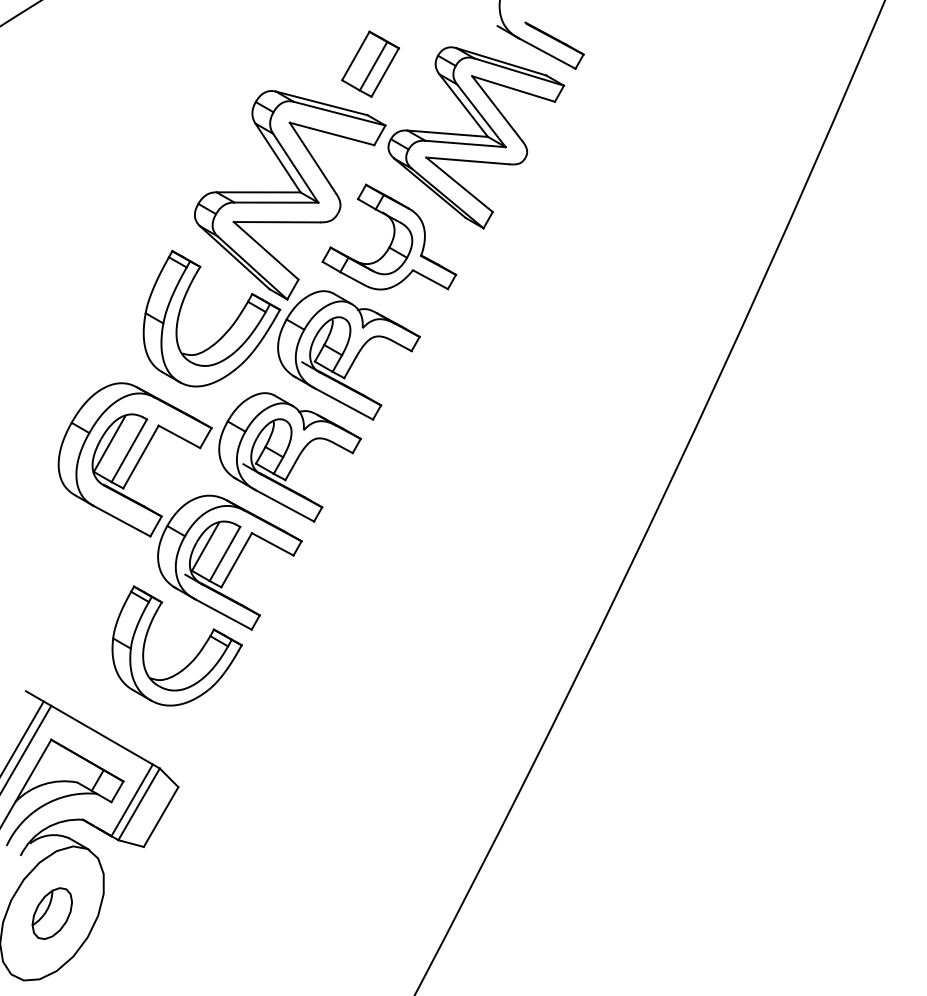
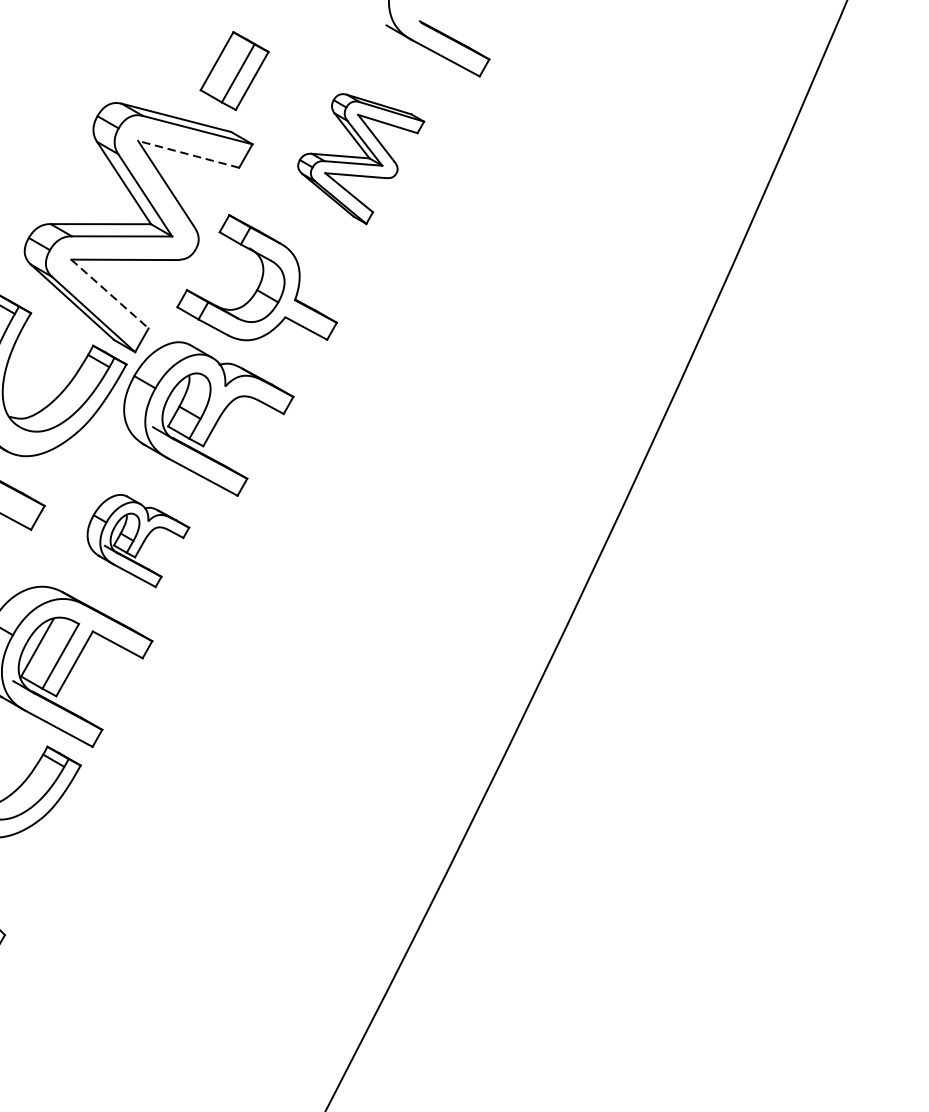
line: (332, 133) -> (189, 153), solid -> dashed
part: (476, 137) -> (361, 158), size x0.6
line: (266, 251) -> (110, 294), solid -> dashed
part: (289, 457) -> (137, 541), size x0.6

